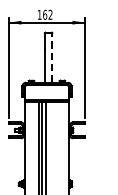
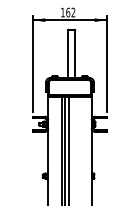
line: (52, 58) -> (75, 54), dashed -> solid

